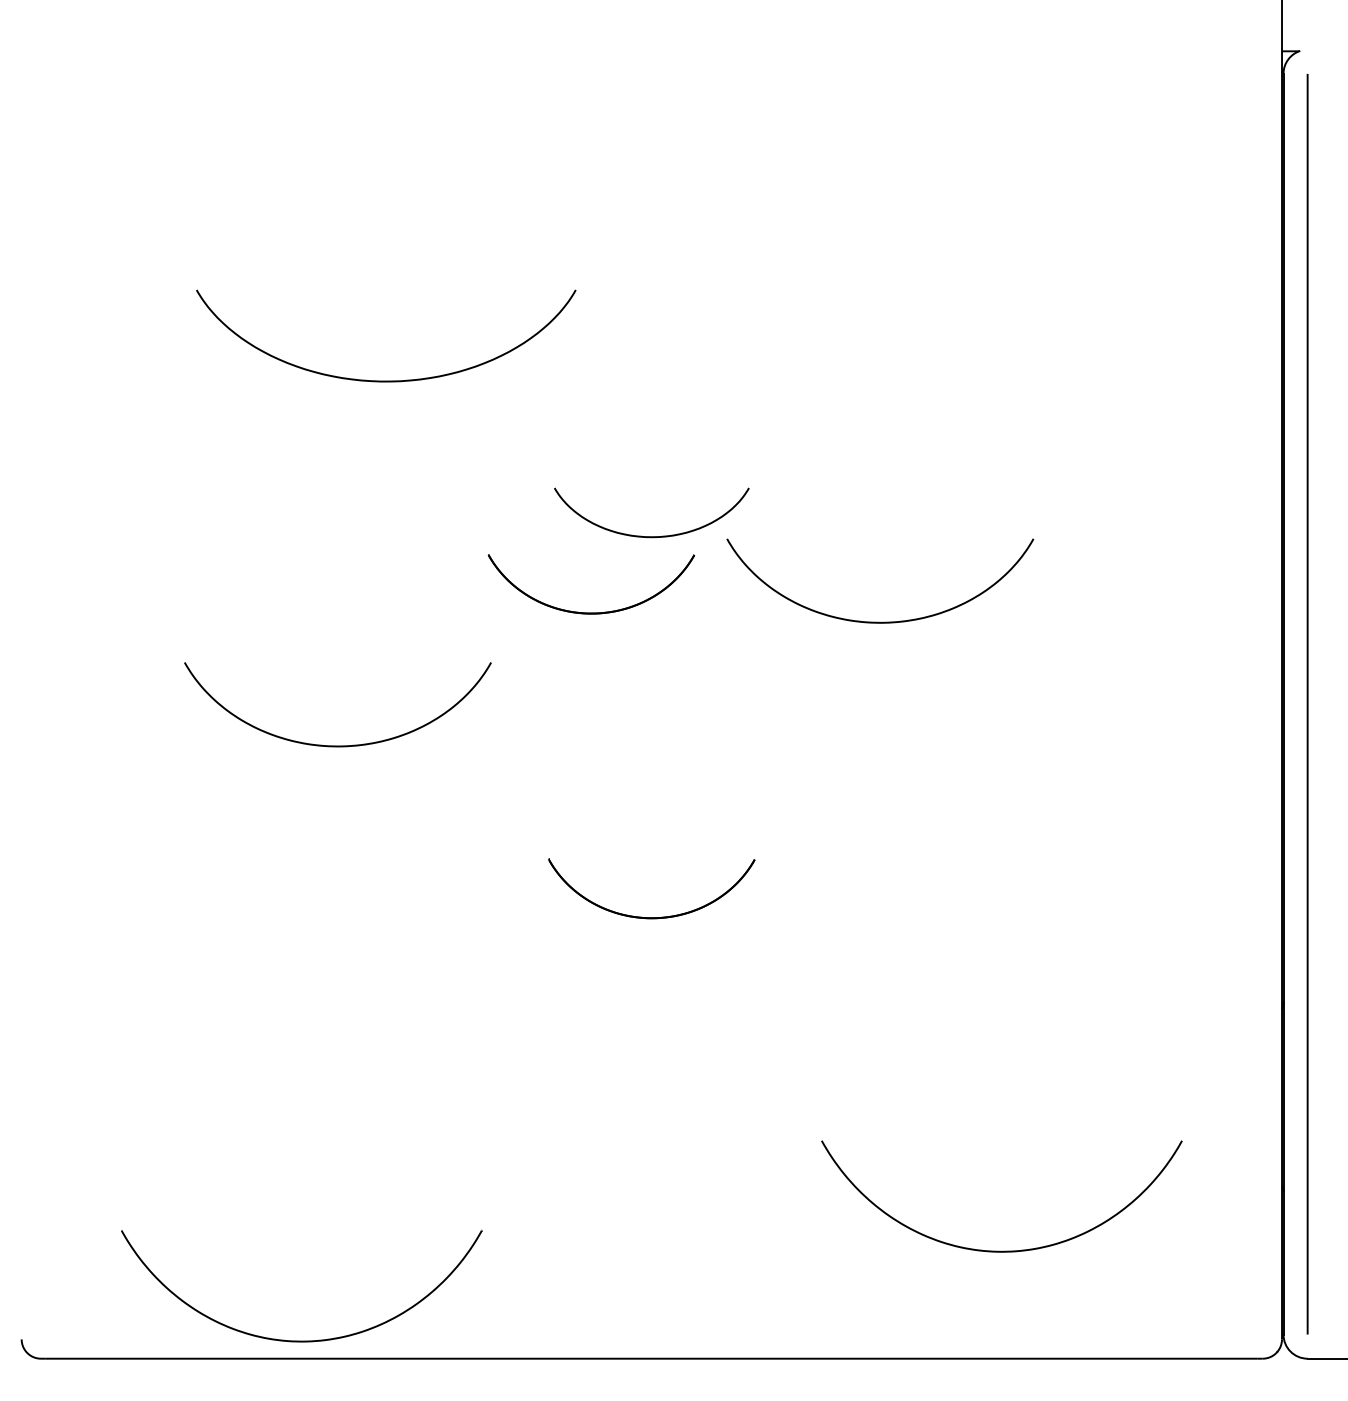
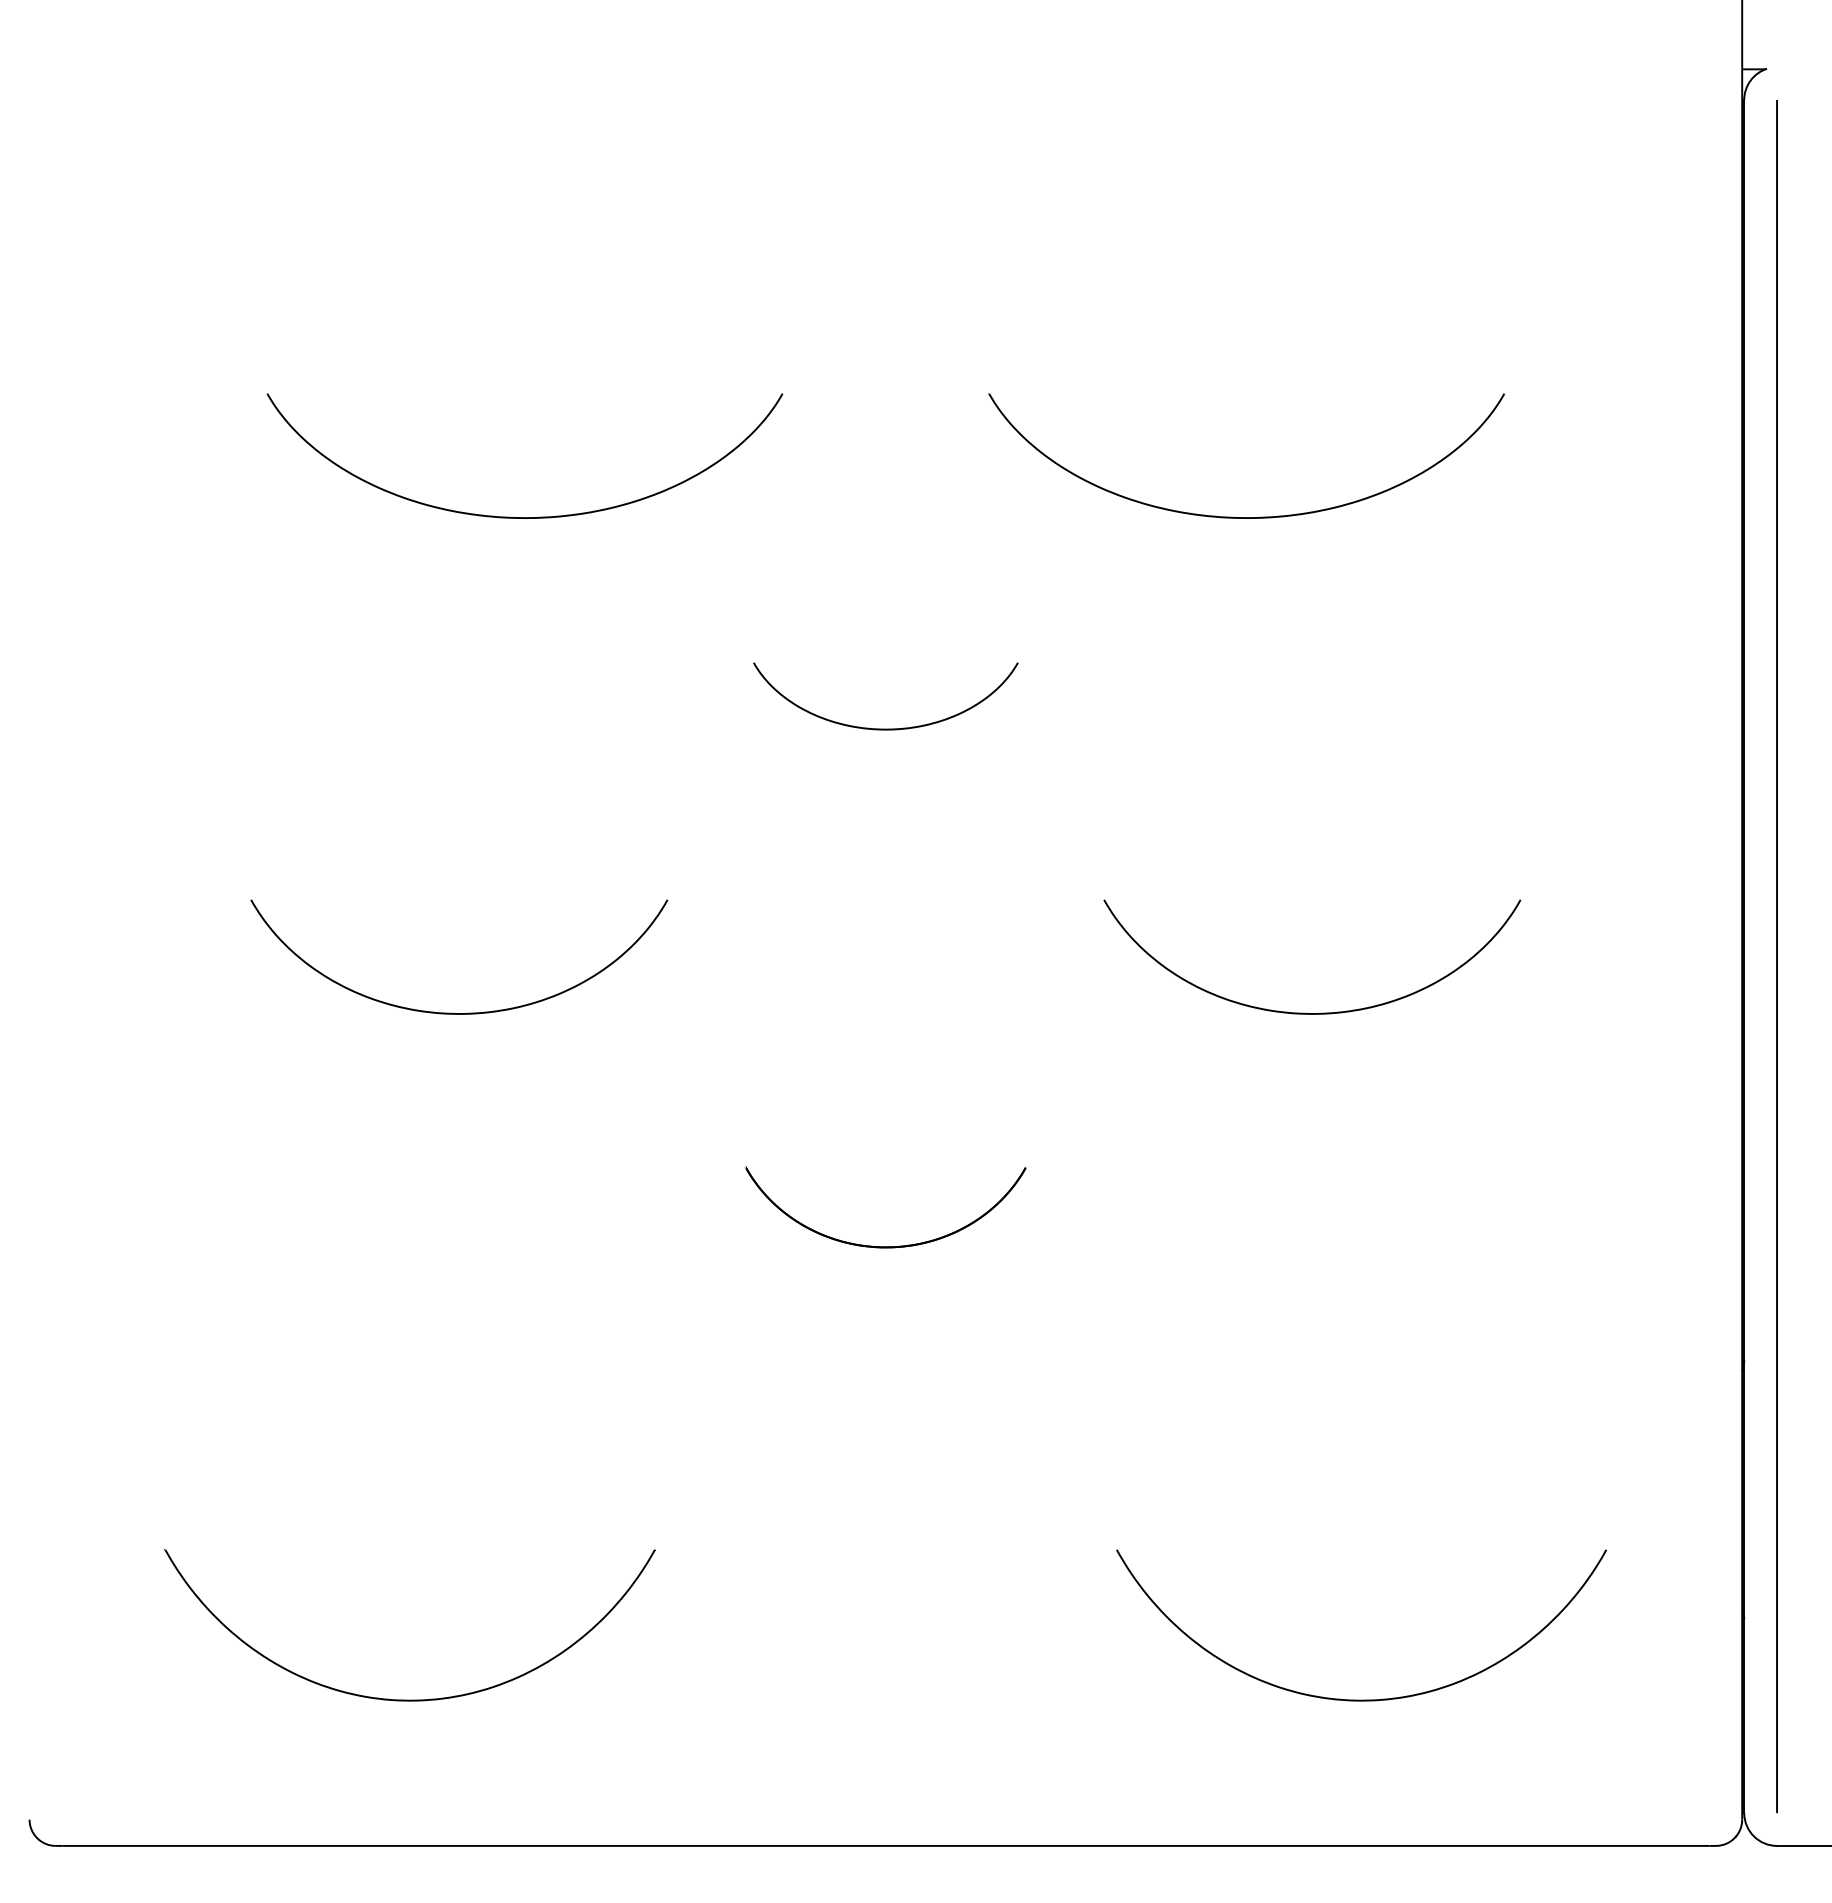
part: (917, 381) -> (1246, 517), added
part: (591, 612) -> (803, 832), removed
part: (875, 621) -> (1305, 1012), moved
part: (301, 1340) -> (409, 1699), moved

